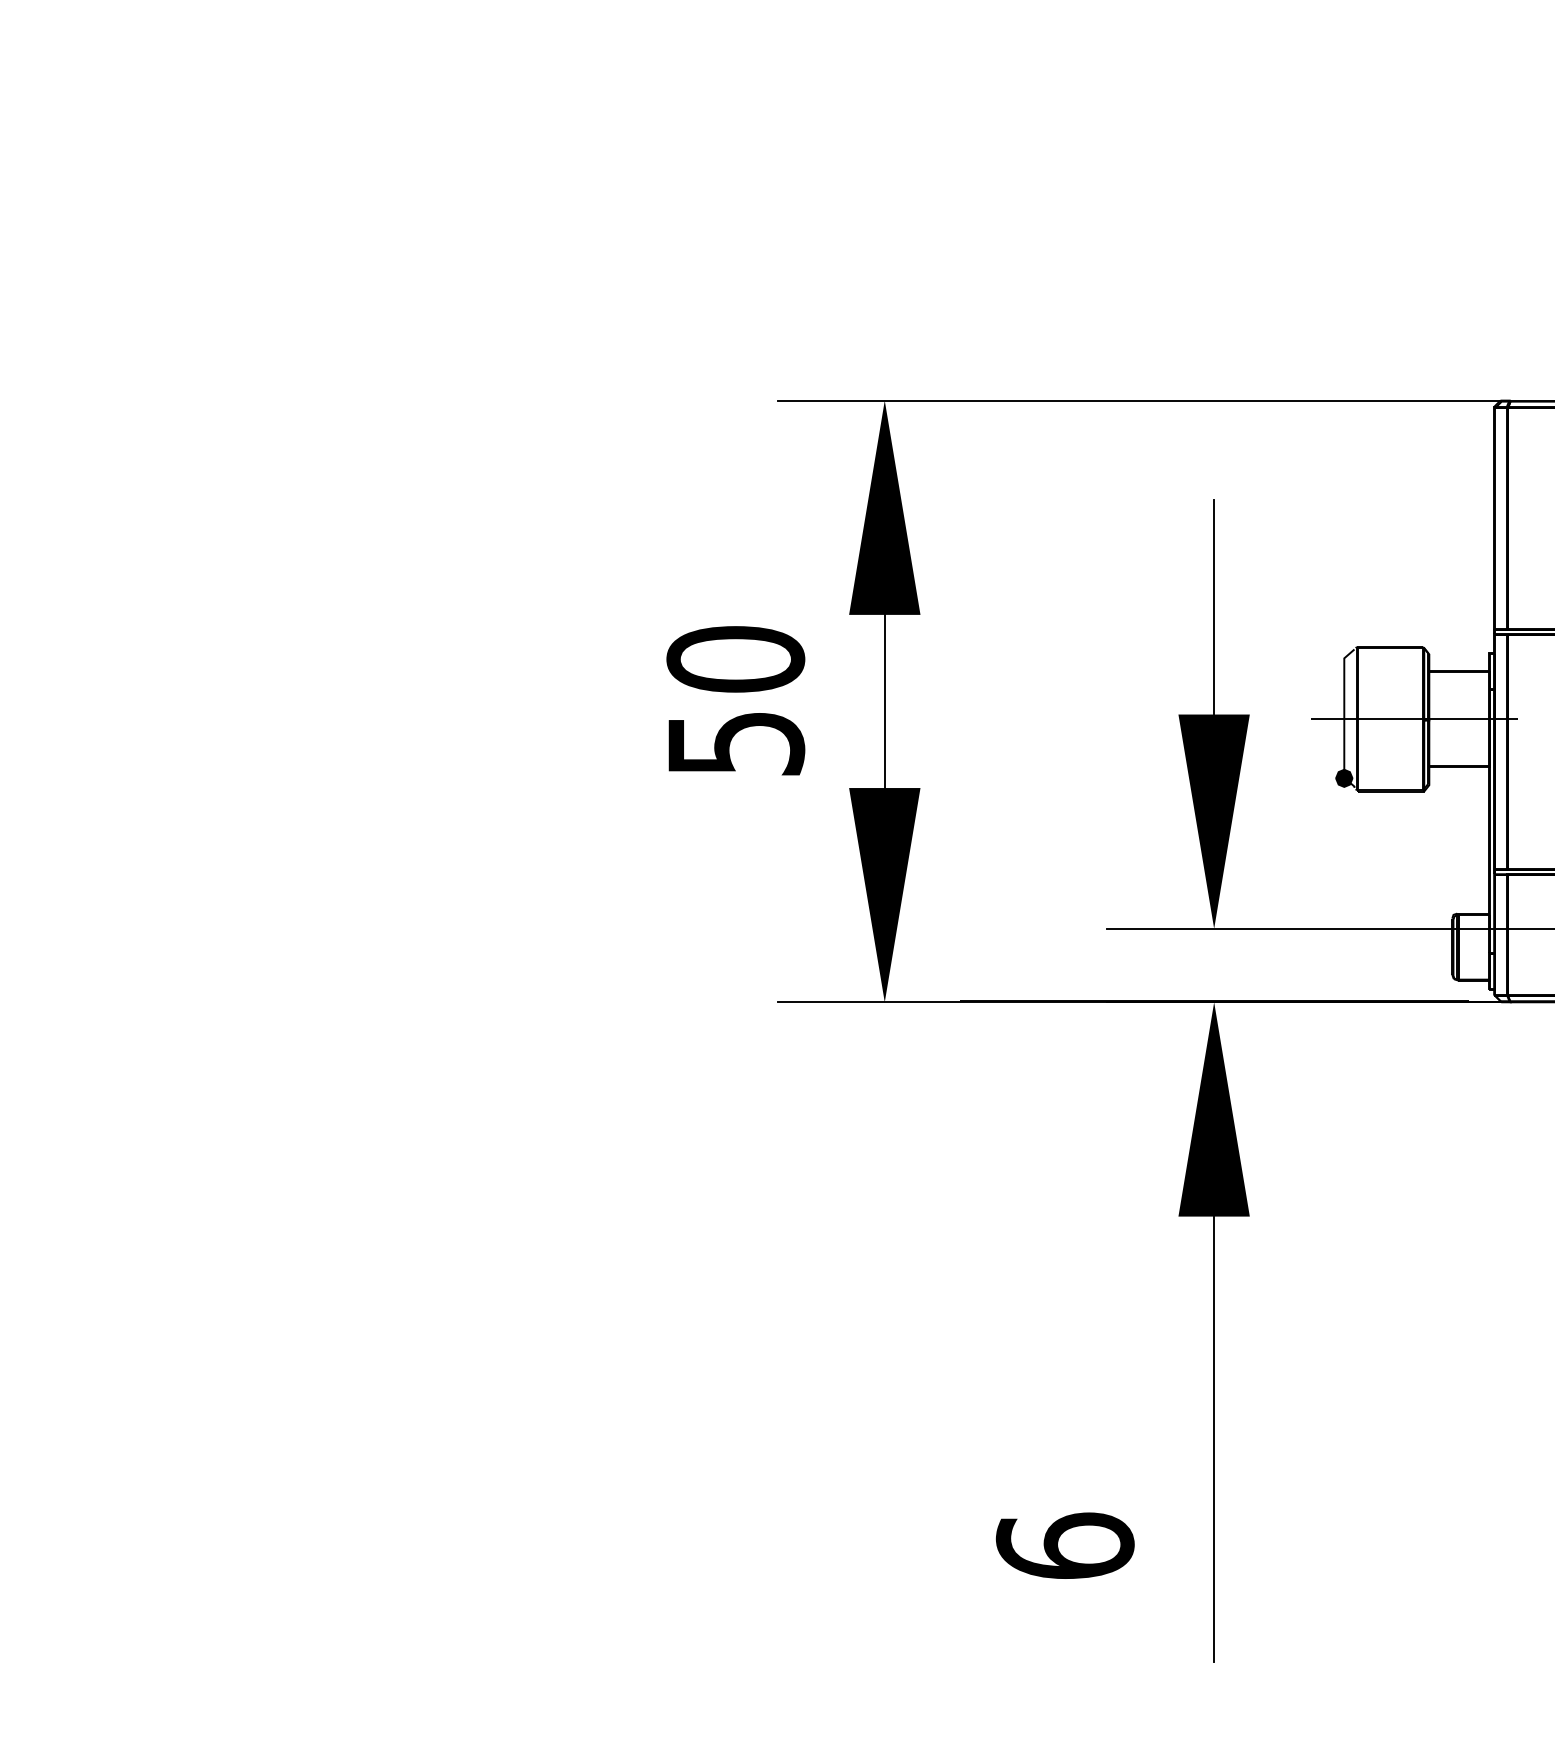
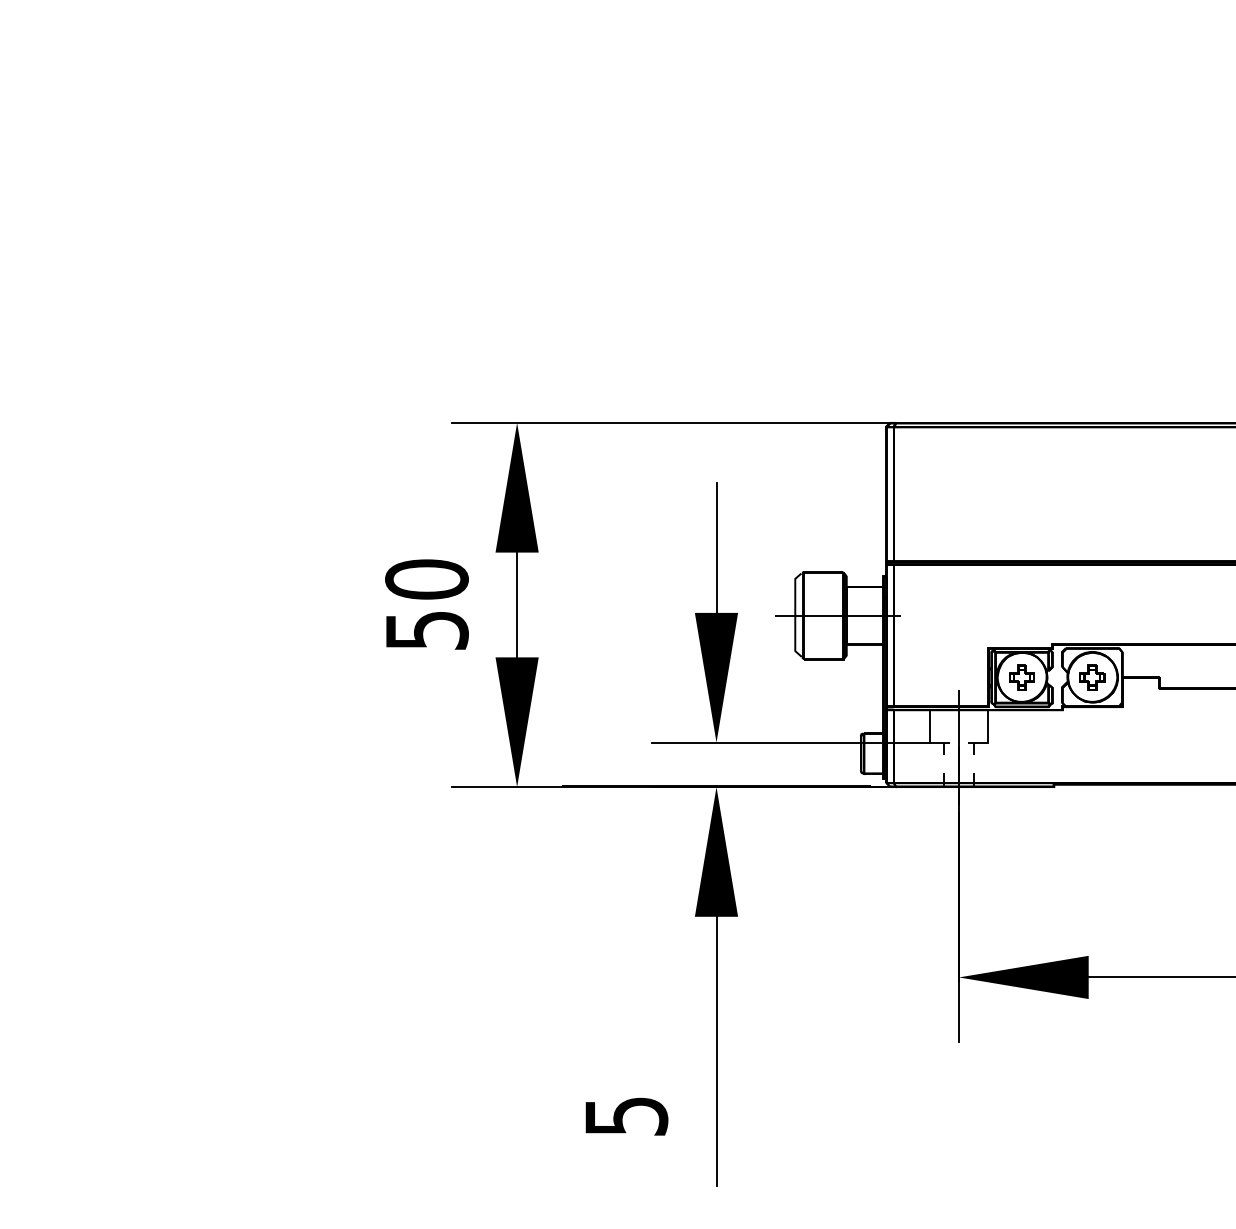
fill: (1343, 778) -> (794, 651), removed
text: (1065, 1544) -> (626, 1115), 6 -> 5

